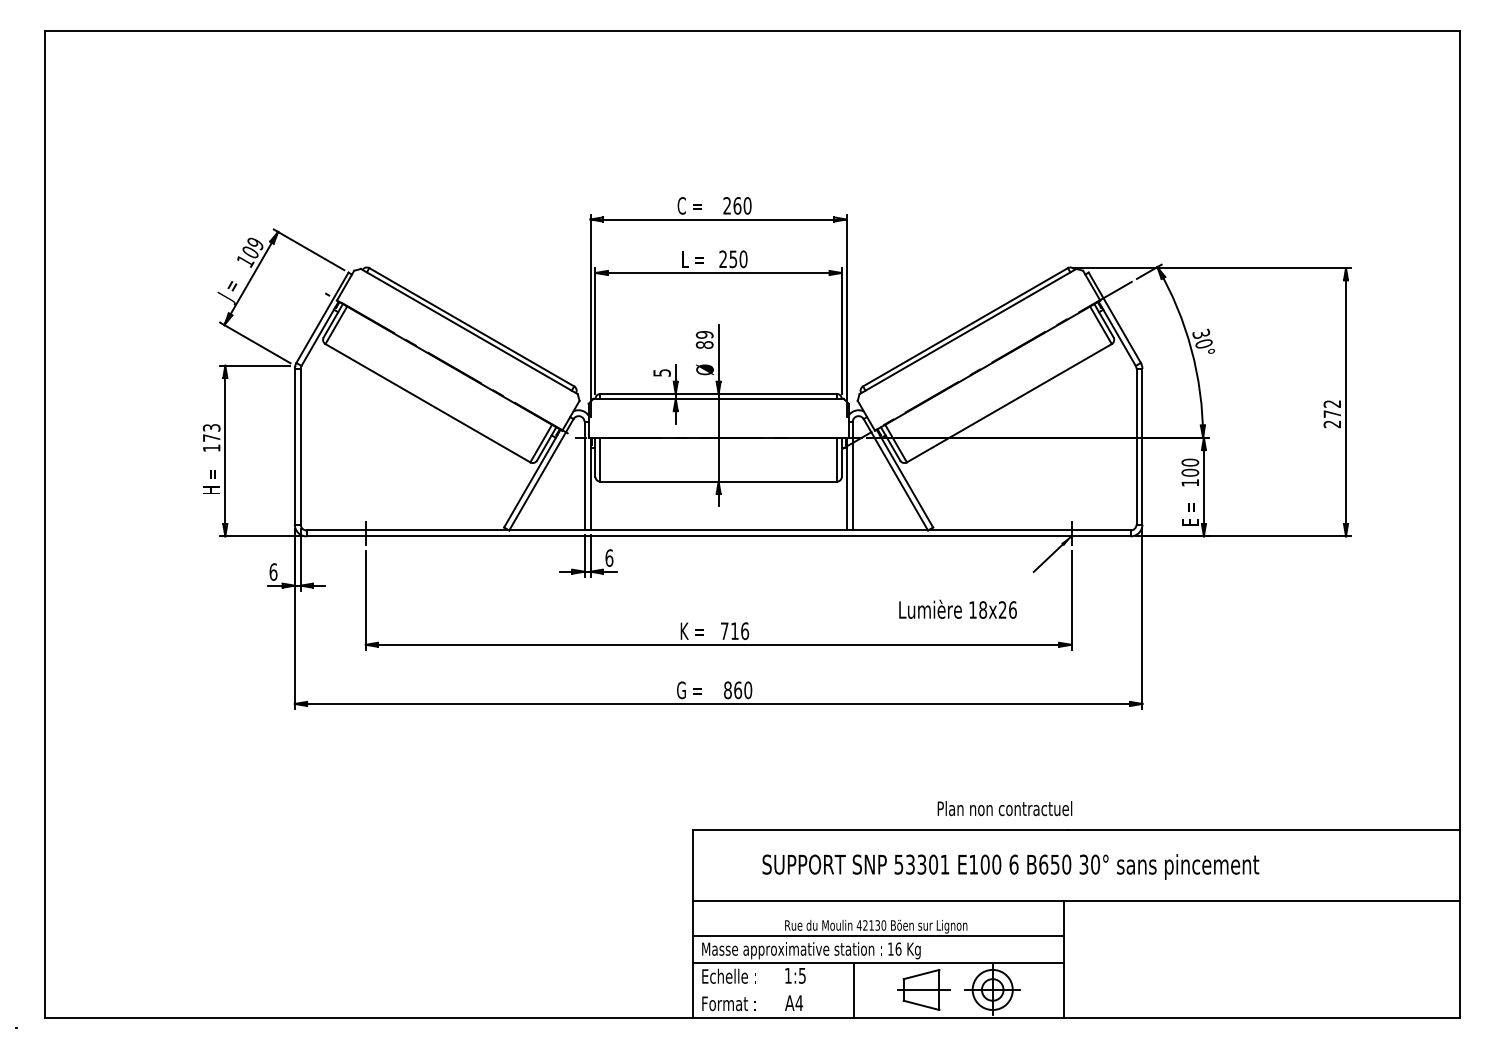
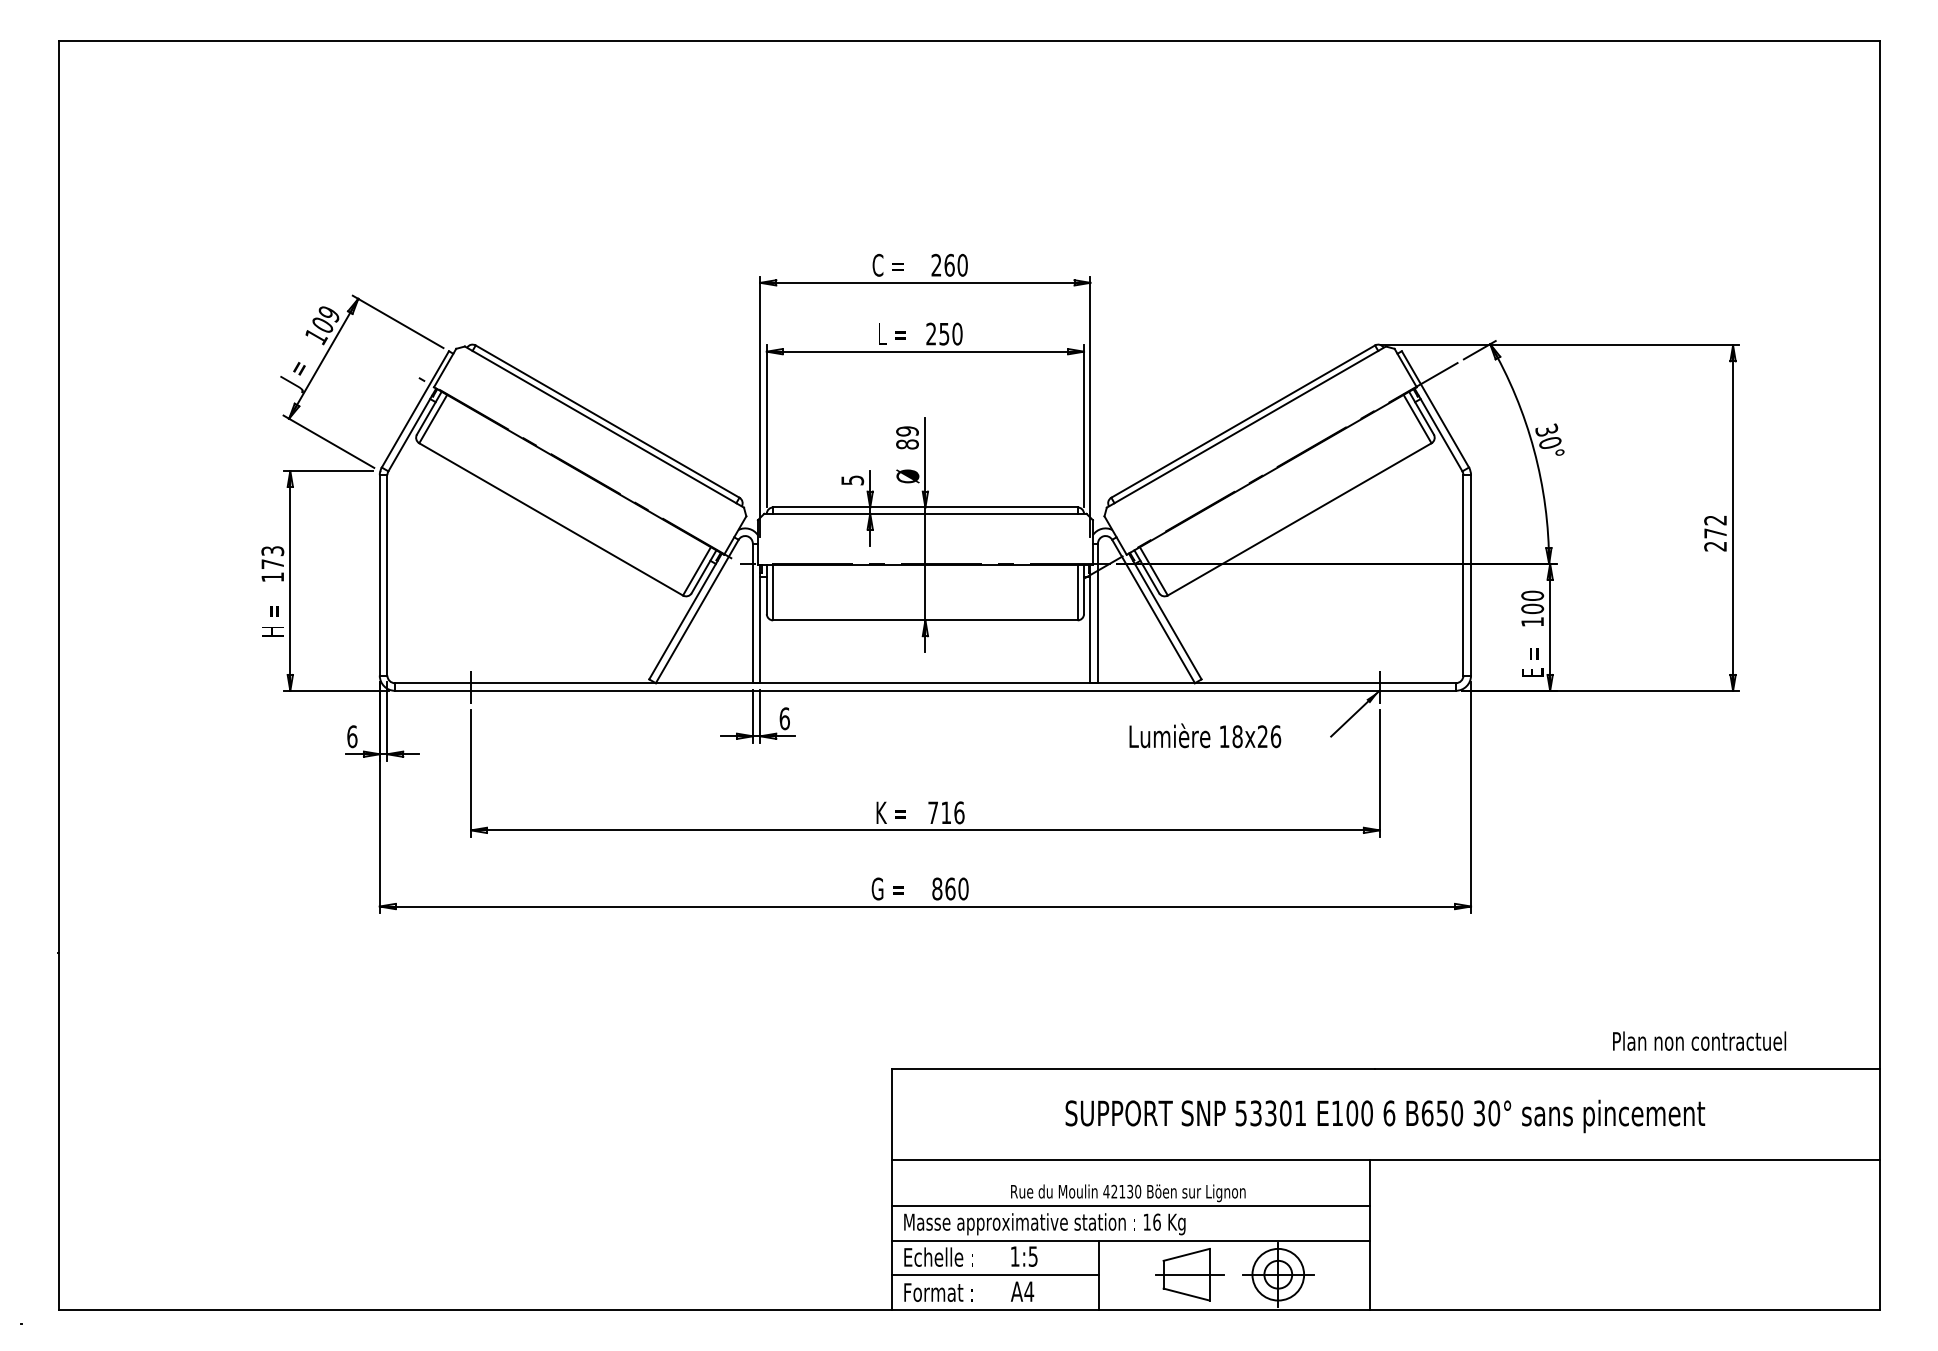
text: (957, 608) -> (1204, 734), moved
text: (1004, 808) -> (1698, 1041), moved
text: (1010, 866) -> (1384, 1115), moved
line: (772, 990) -> (994, 1275), added

